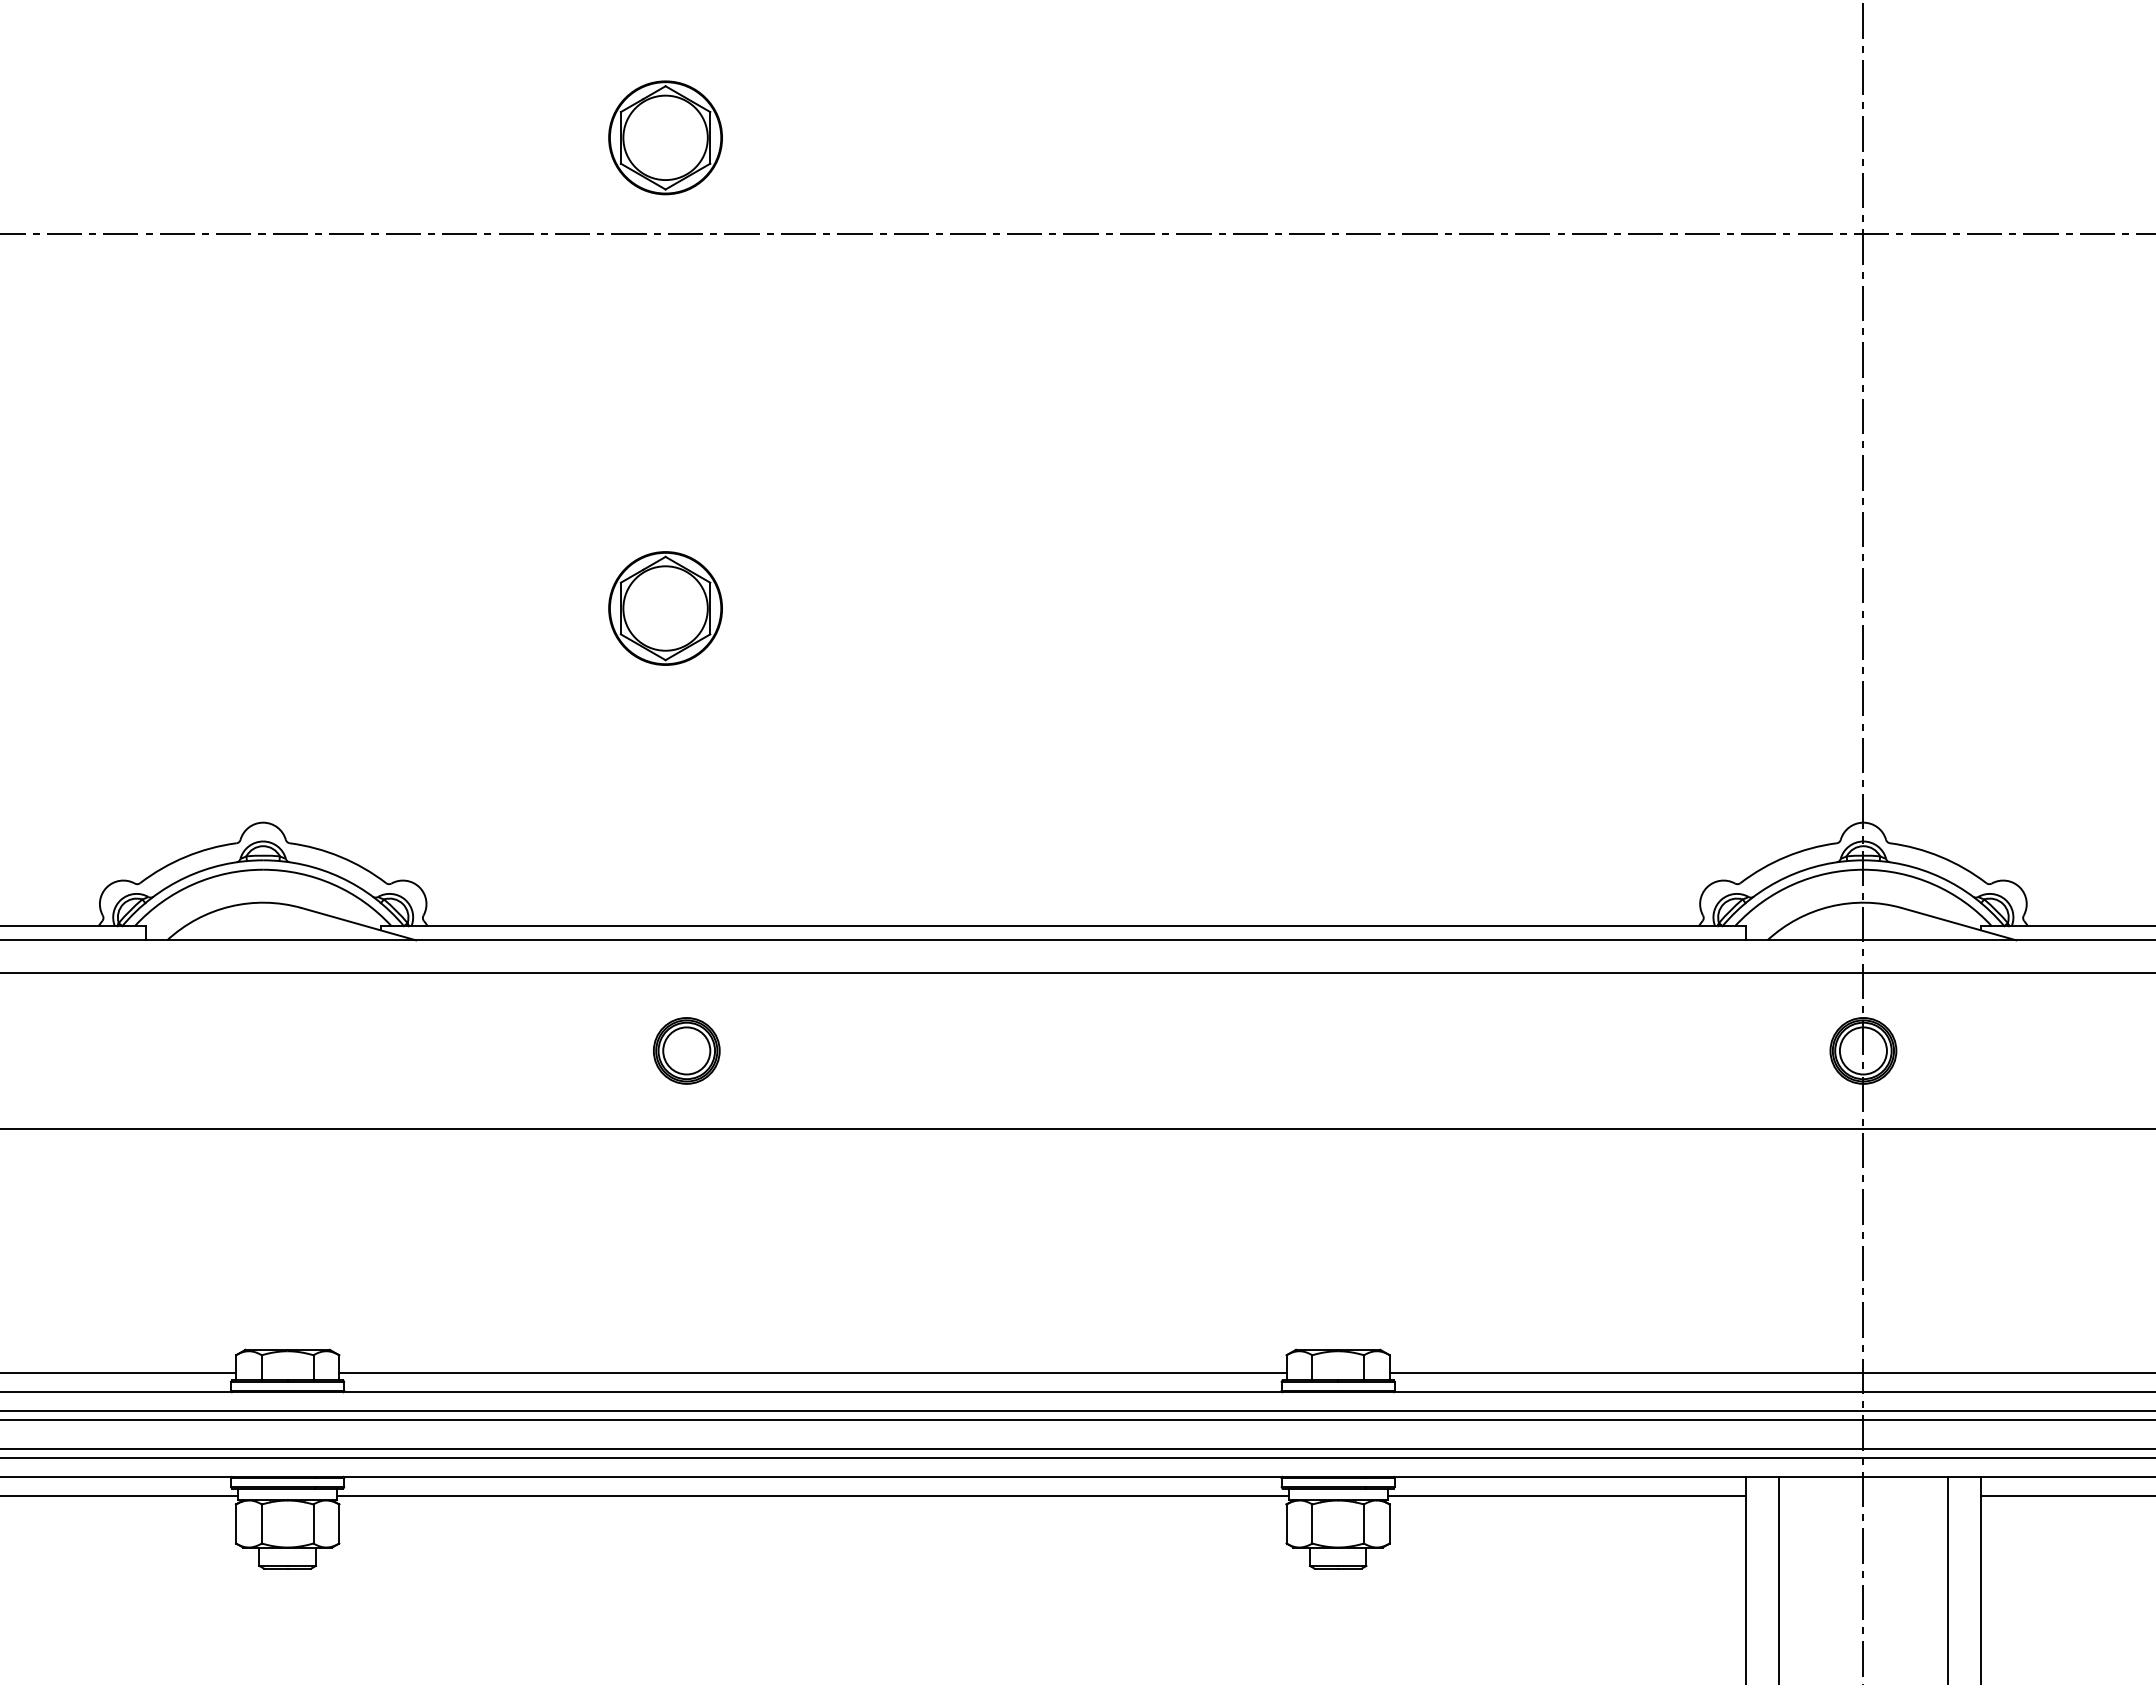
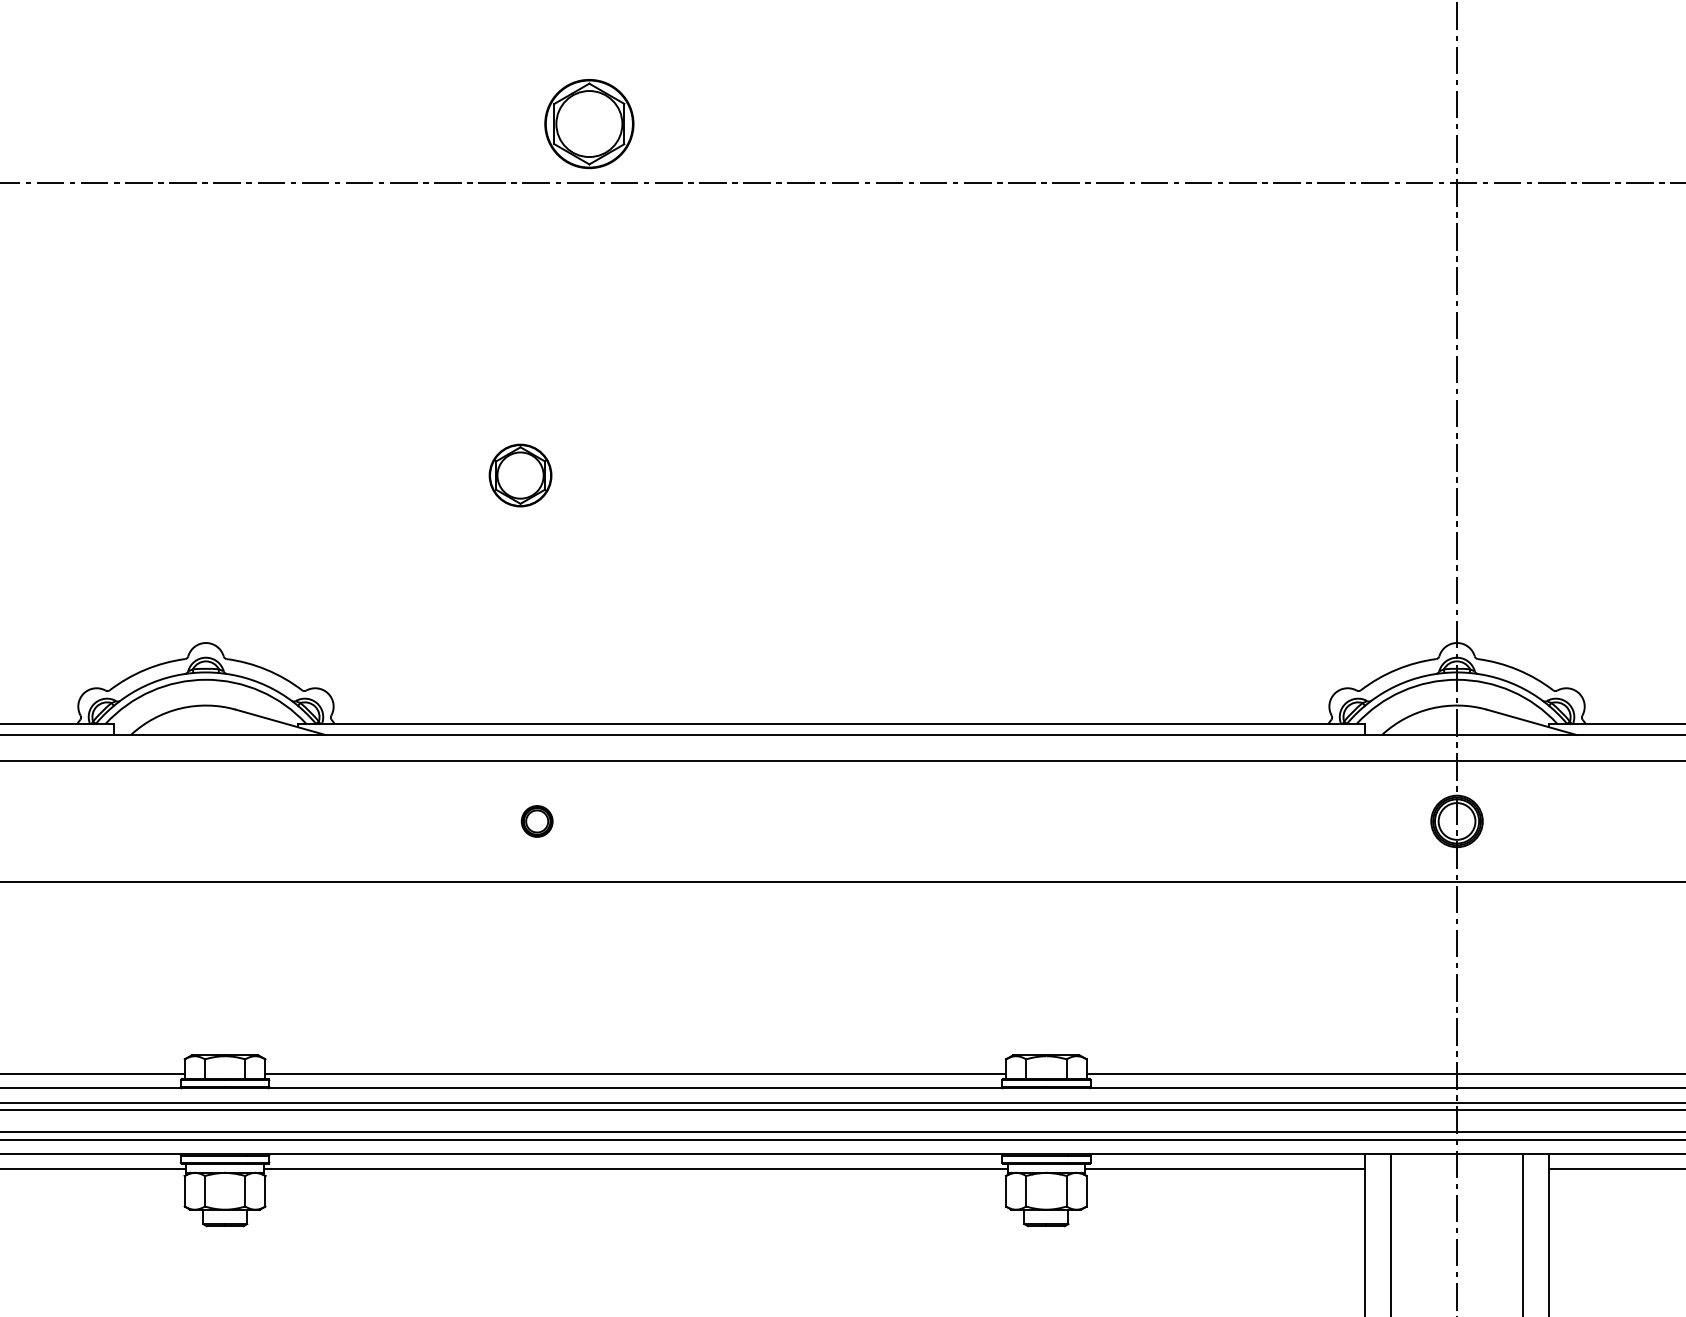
part: (665, 137) -> (589, 123), moved
part: (665, 608) -> (520, 475), size x0.7
part: (686, 1050) -> (536, 821), size x0.6

